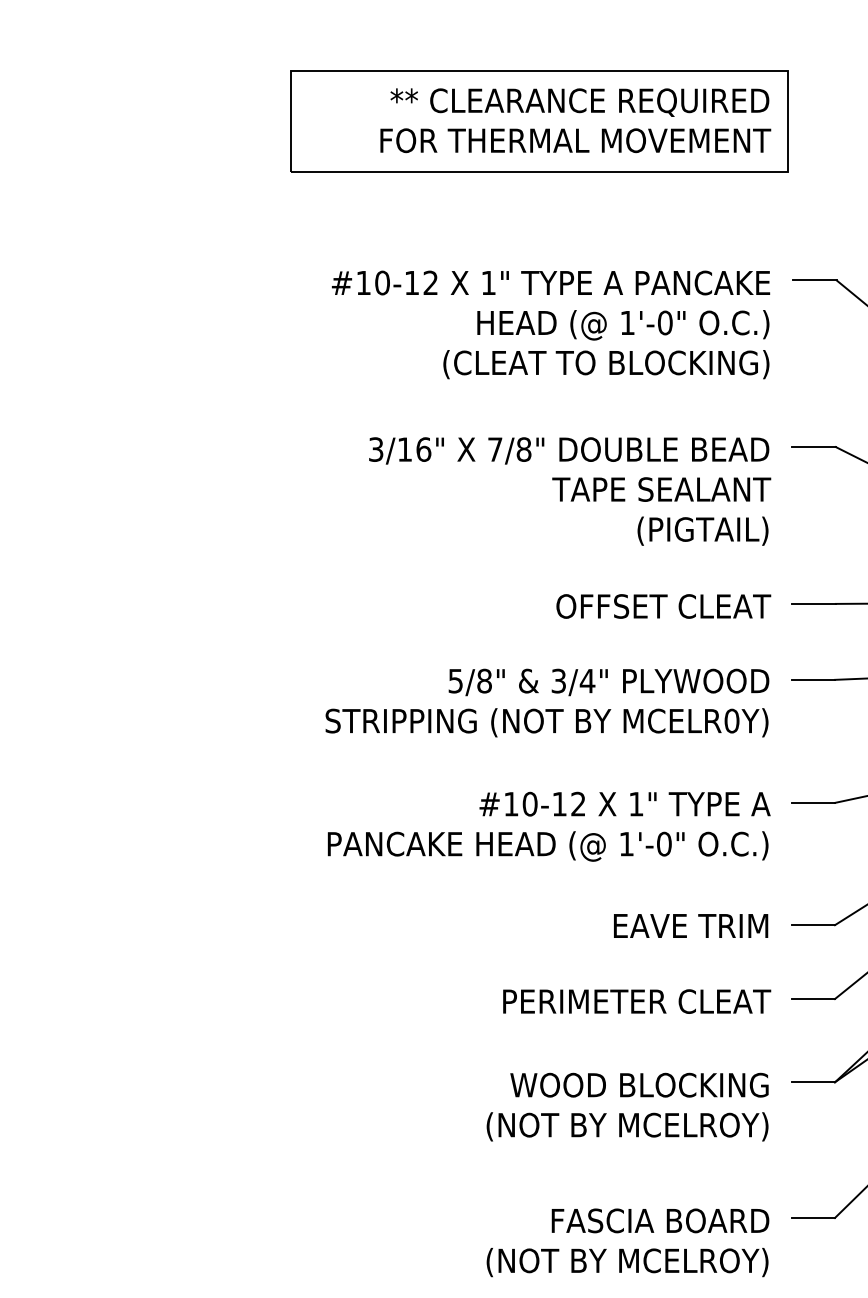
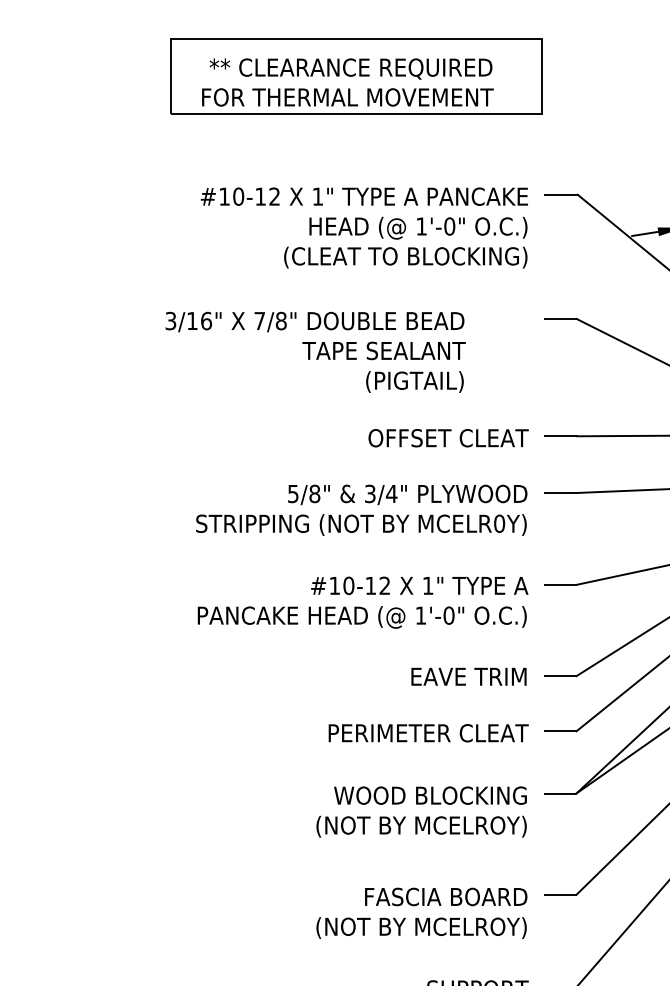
text: (575, 120) -> (347, 82), moved
text: (569, 490) -> (315, 351), moved

